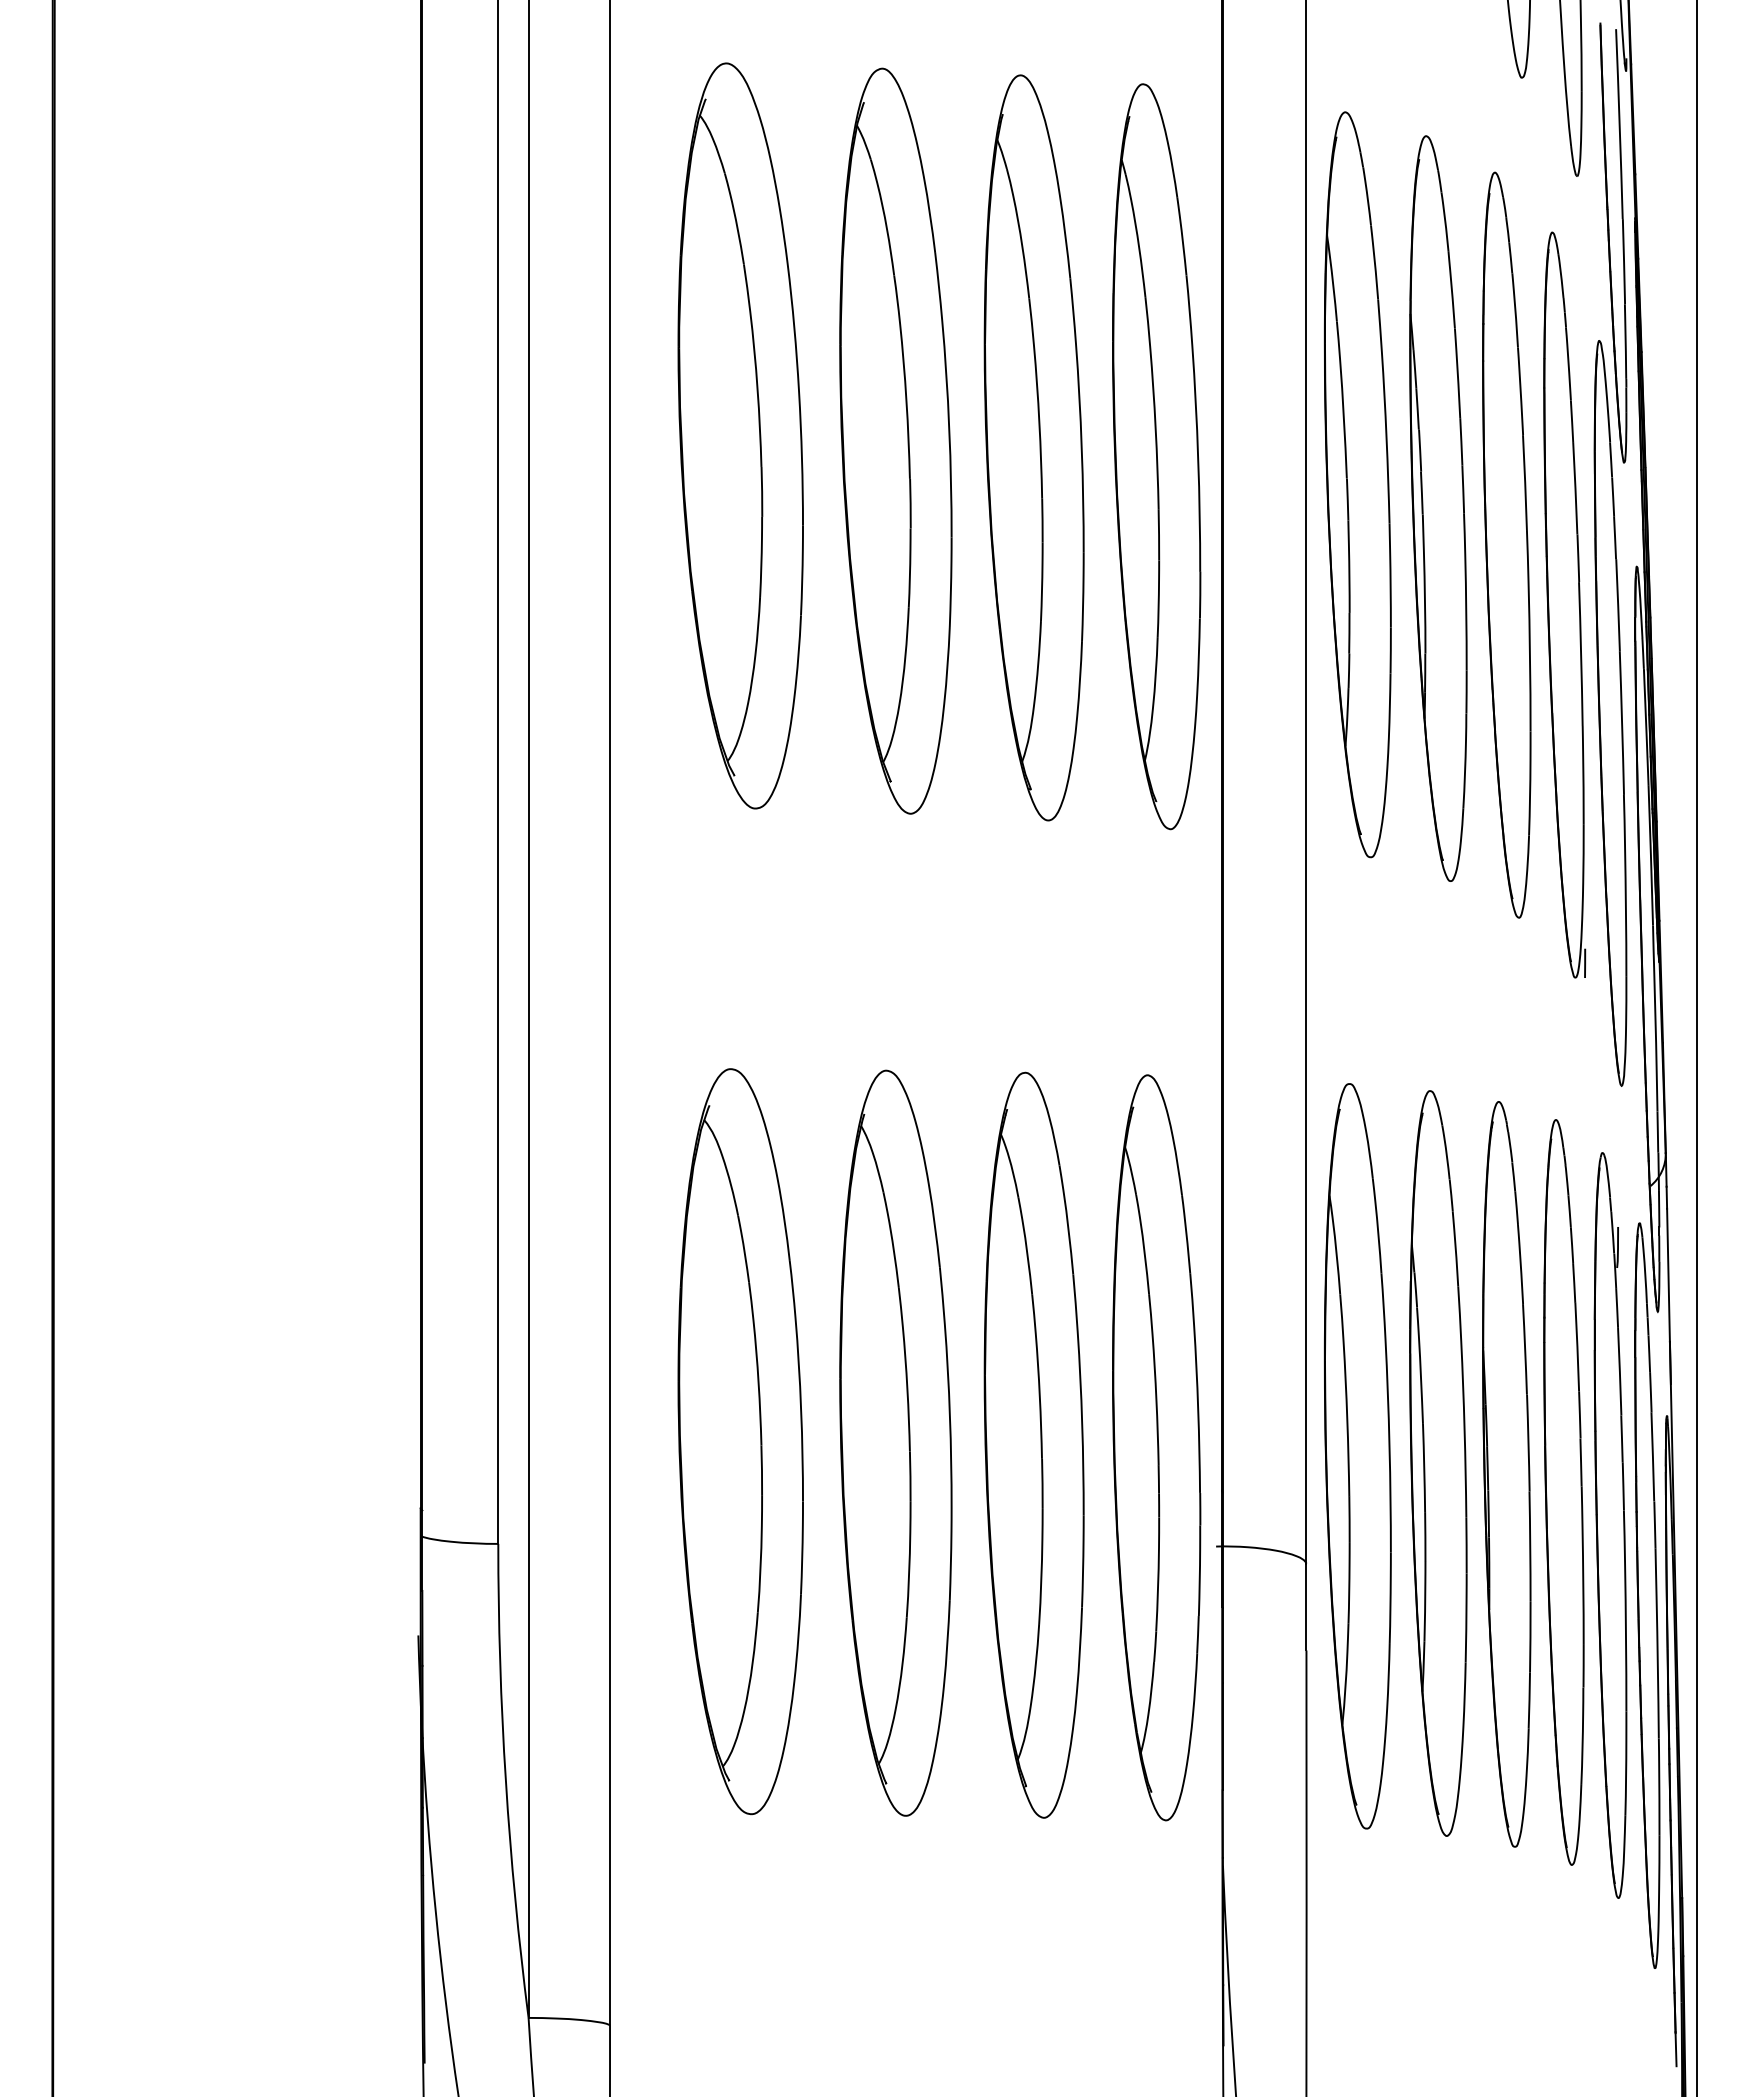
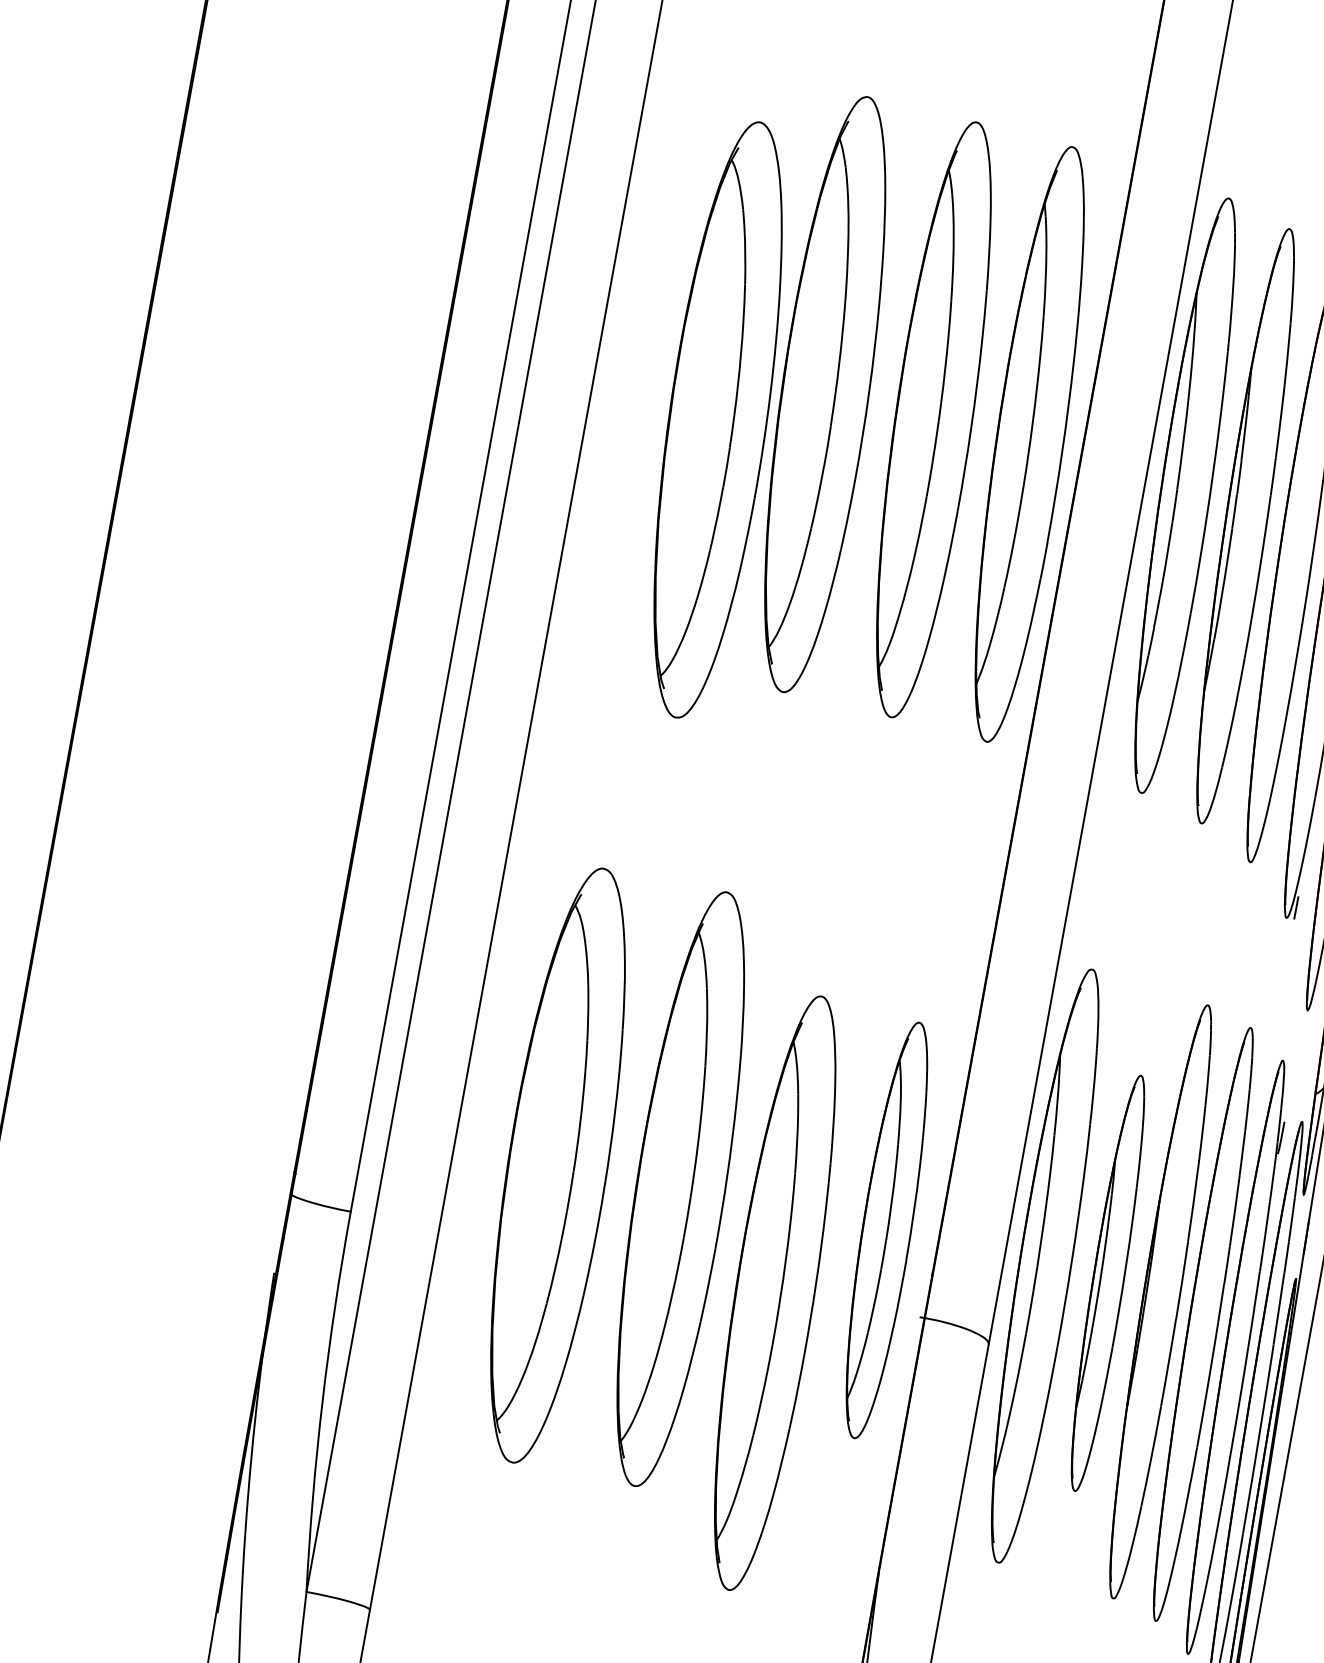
part: (740, 435) -> (717, 419), moved
part: (1033, 1444) -> (774, 1292), moved
part: (1156, 1447) -> (886, 1230), size x0.7
part: (1438, 1463) -> (1107, 1283), size x0.7

